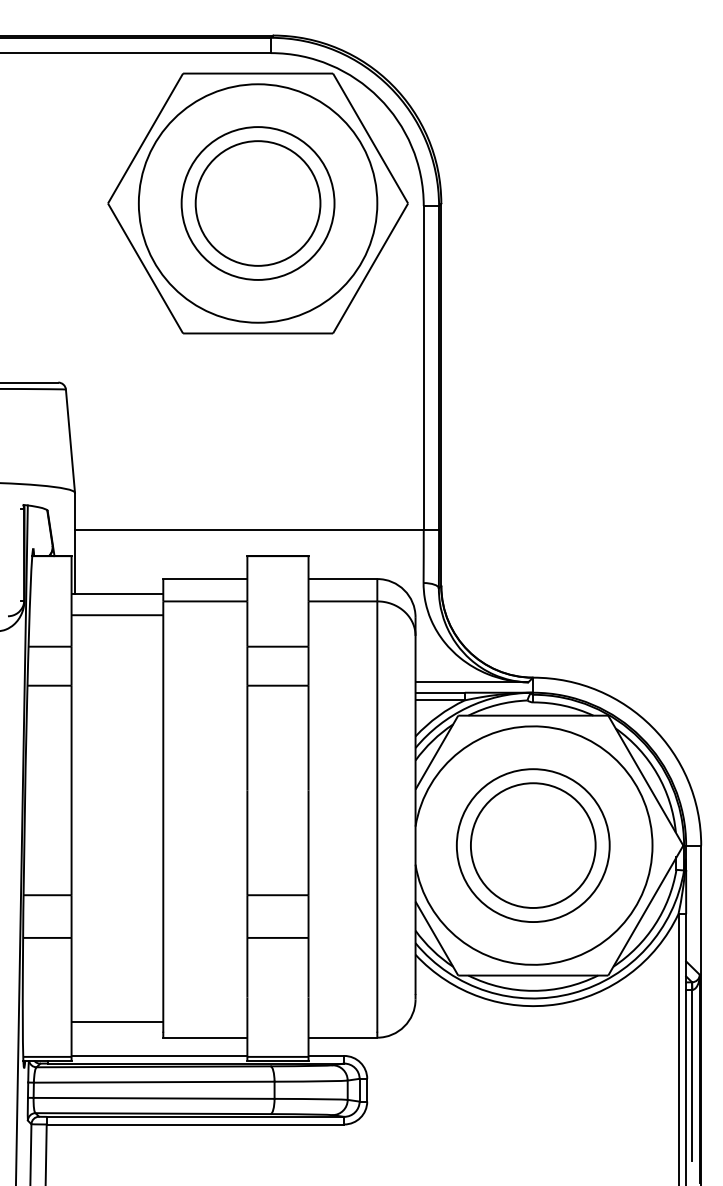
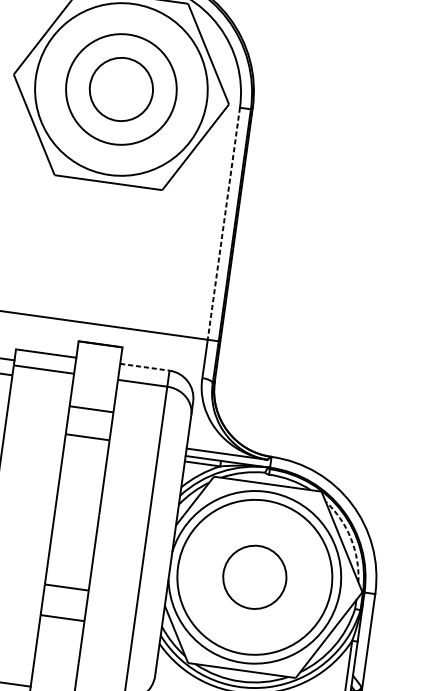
circle: (257, 203) -> (120, 89), size x0.7
line: (423, 367) -> (223, 223), solid -> dashed
line: (343, 579) -> (145, 367), solid -> dashed
arc: (657, 774) -> (351, 538), solid -> dashed
circle: (532, 845) -> (254, 577), size x0.7
circle: (532, 845) -> (254, 577), size x1.4

